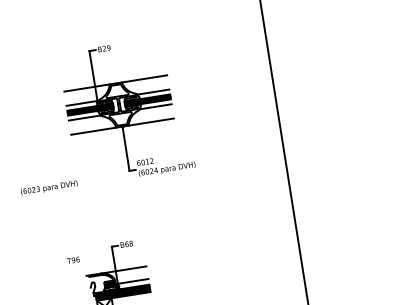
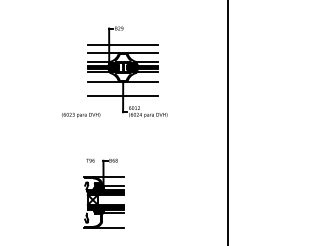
line: (114, 72) -> (123, 45), added
line: (126, 146) -> (123, 95), added
text: (49, 186) -> (81, 114), moved
text: (73, 260) -> (90, 160), moved

